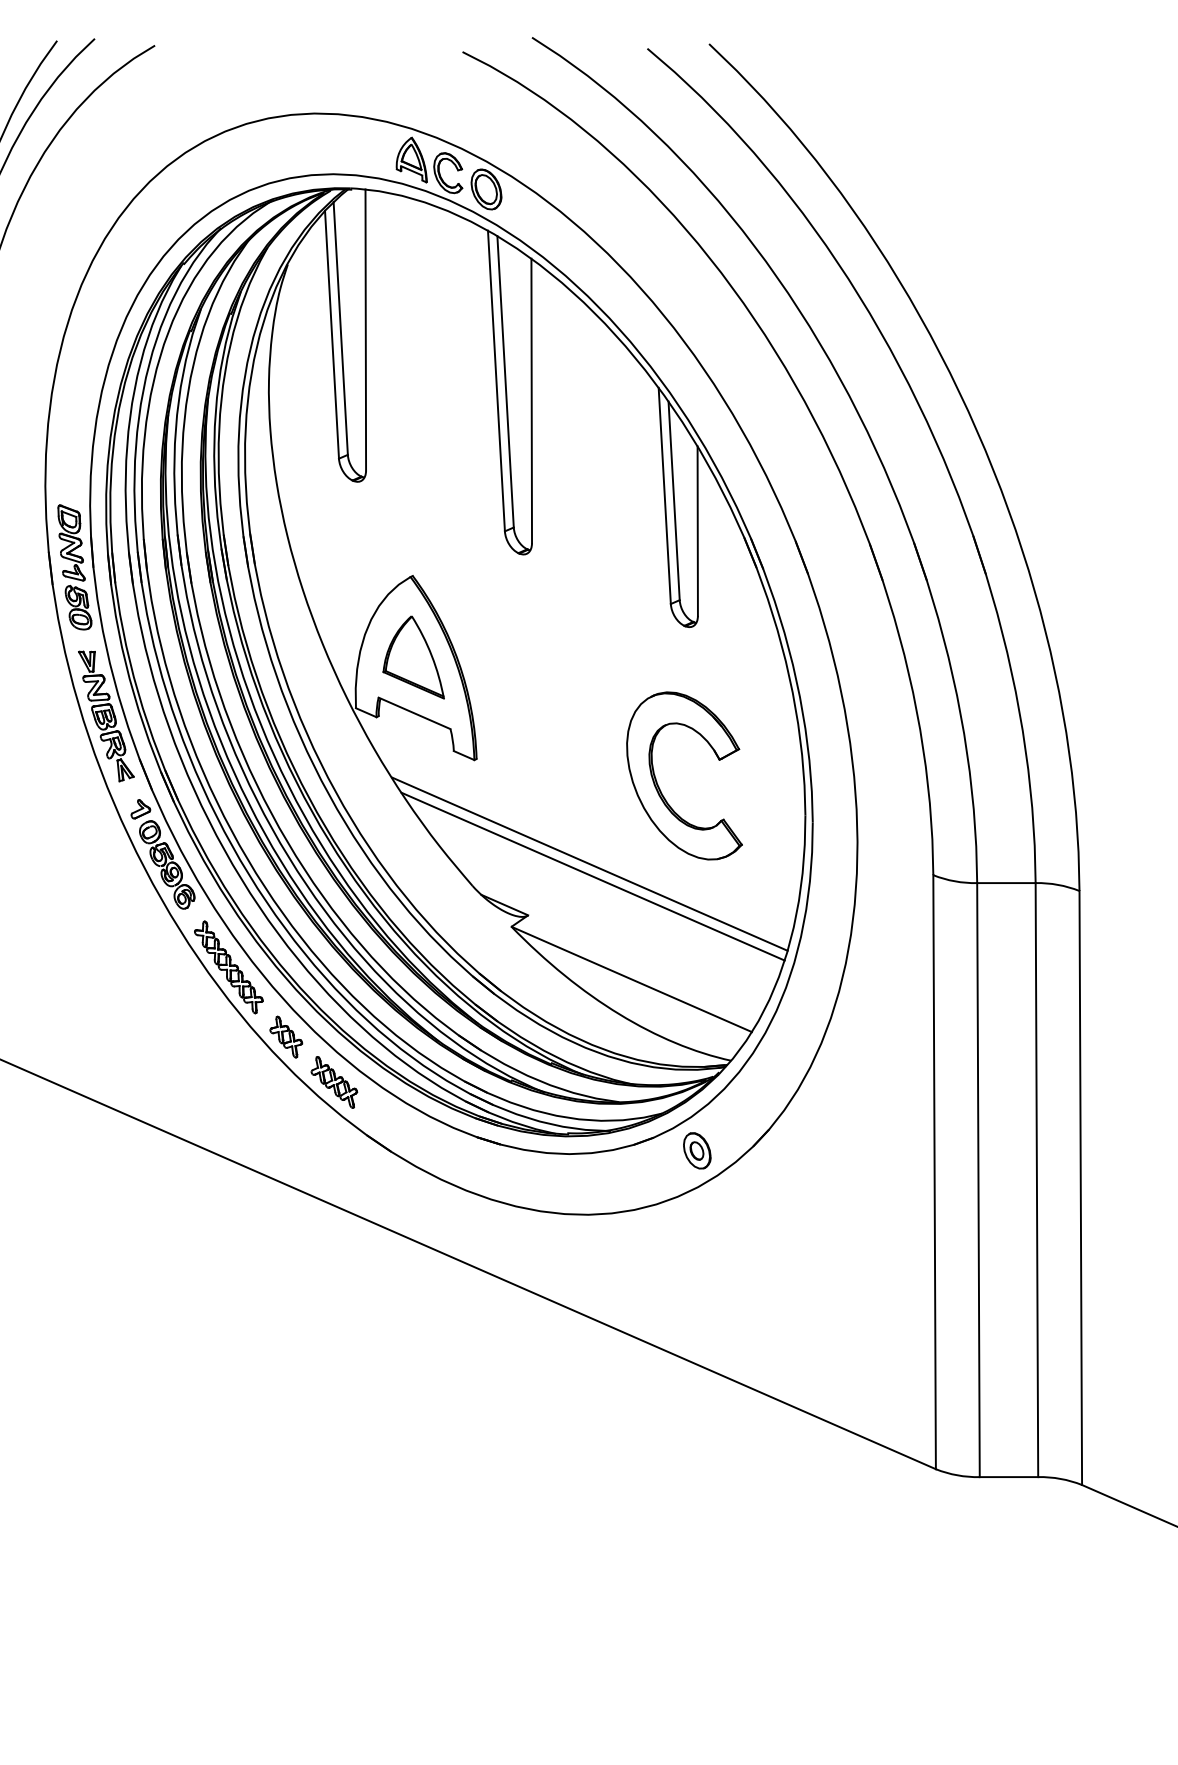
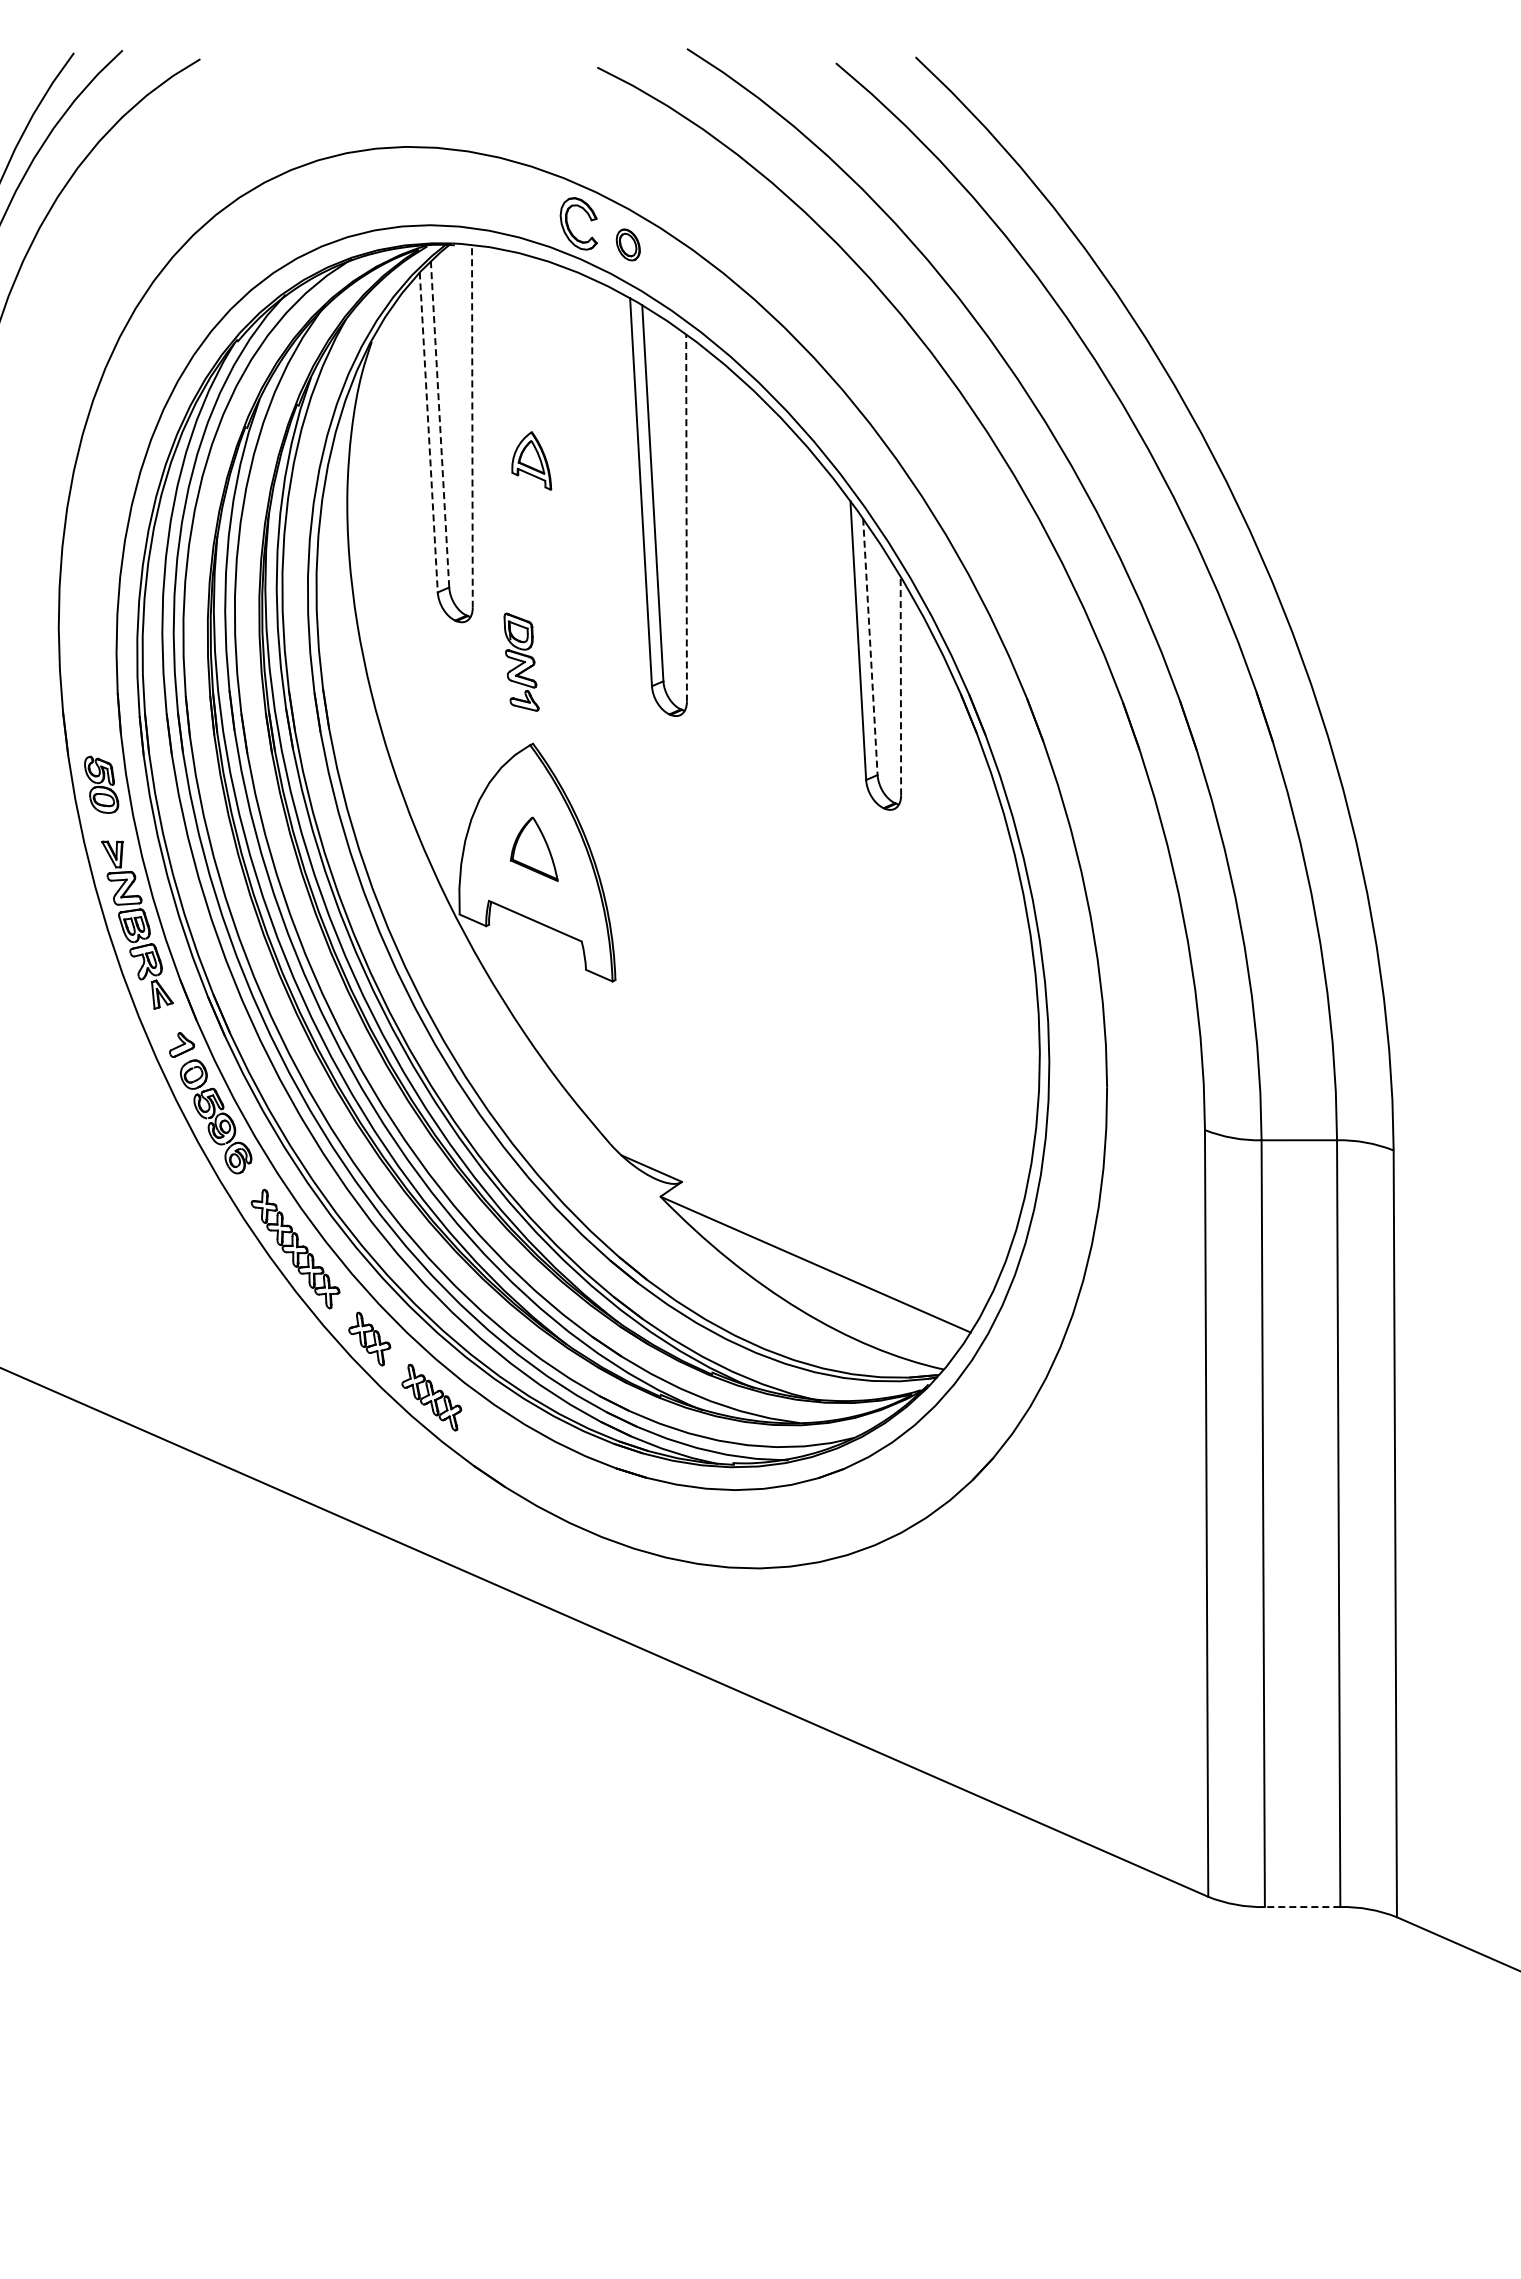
part: (411, 159) -> (531, 460), moved
part: (486, 189) -> (628, 244), size x0.6
line: (341, 328) -> (440, 424), solid -> dashed
line: (365, 329) -> (472, 425), solid -> dashed
line: (331, 334) -> (428, 432), solid -> dashed
line: (531, 400) -> (686, 517), solid -> dashed
line: (674, 501) -> (870, 647), solid -> dashed
line: (697, 530) -> (900, 685), solid -> dashed
part: (71, 542) -> (521, 661), moved
part: (413, 657) -> (534, 849), size x0.6
part: (659, 787) -> (851, 1016), removed
line: (589, 863) -> (761, 1115), removed
line: (592, 876) -> (765, 1131), removed
part: (697, 1150) -> (900, 1485), removed
line: (1008, 1477) -> (1302, 1907), solid -> dashed

